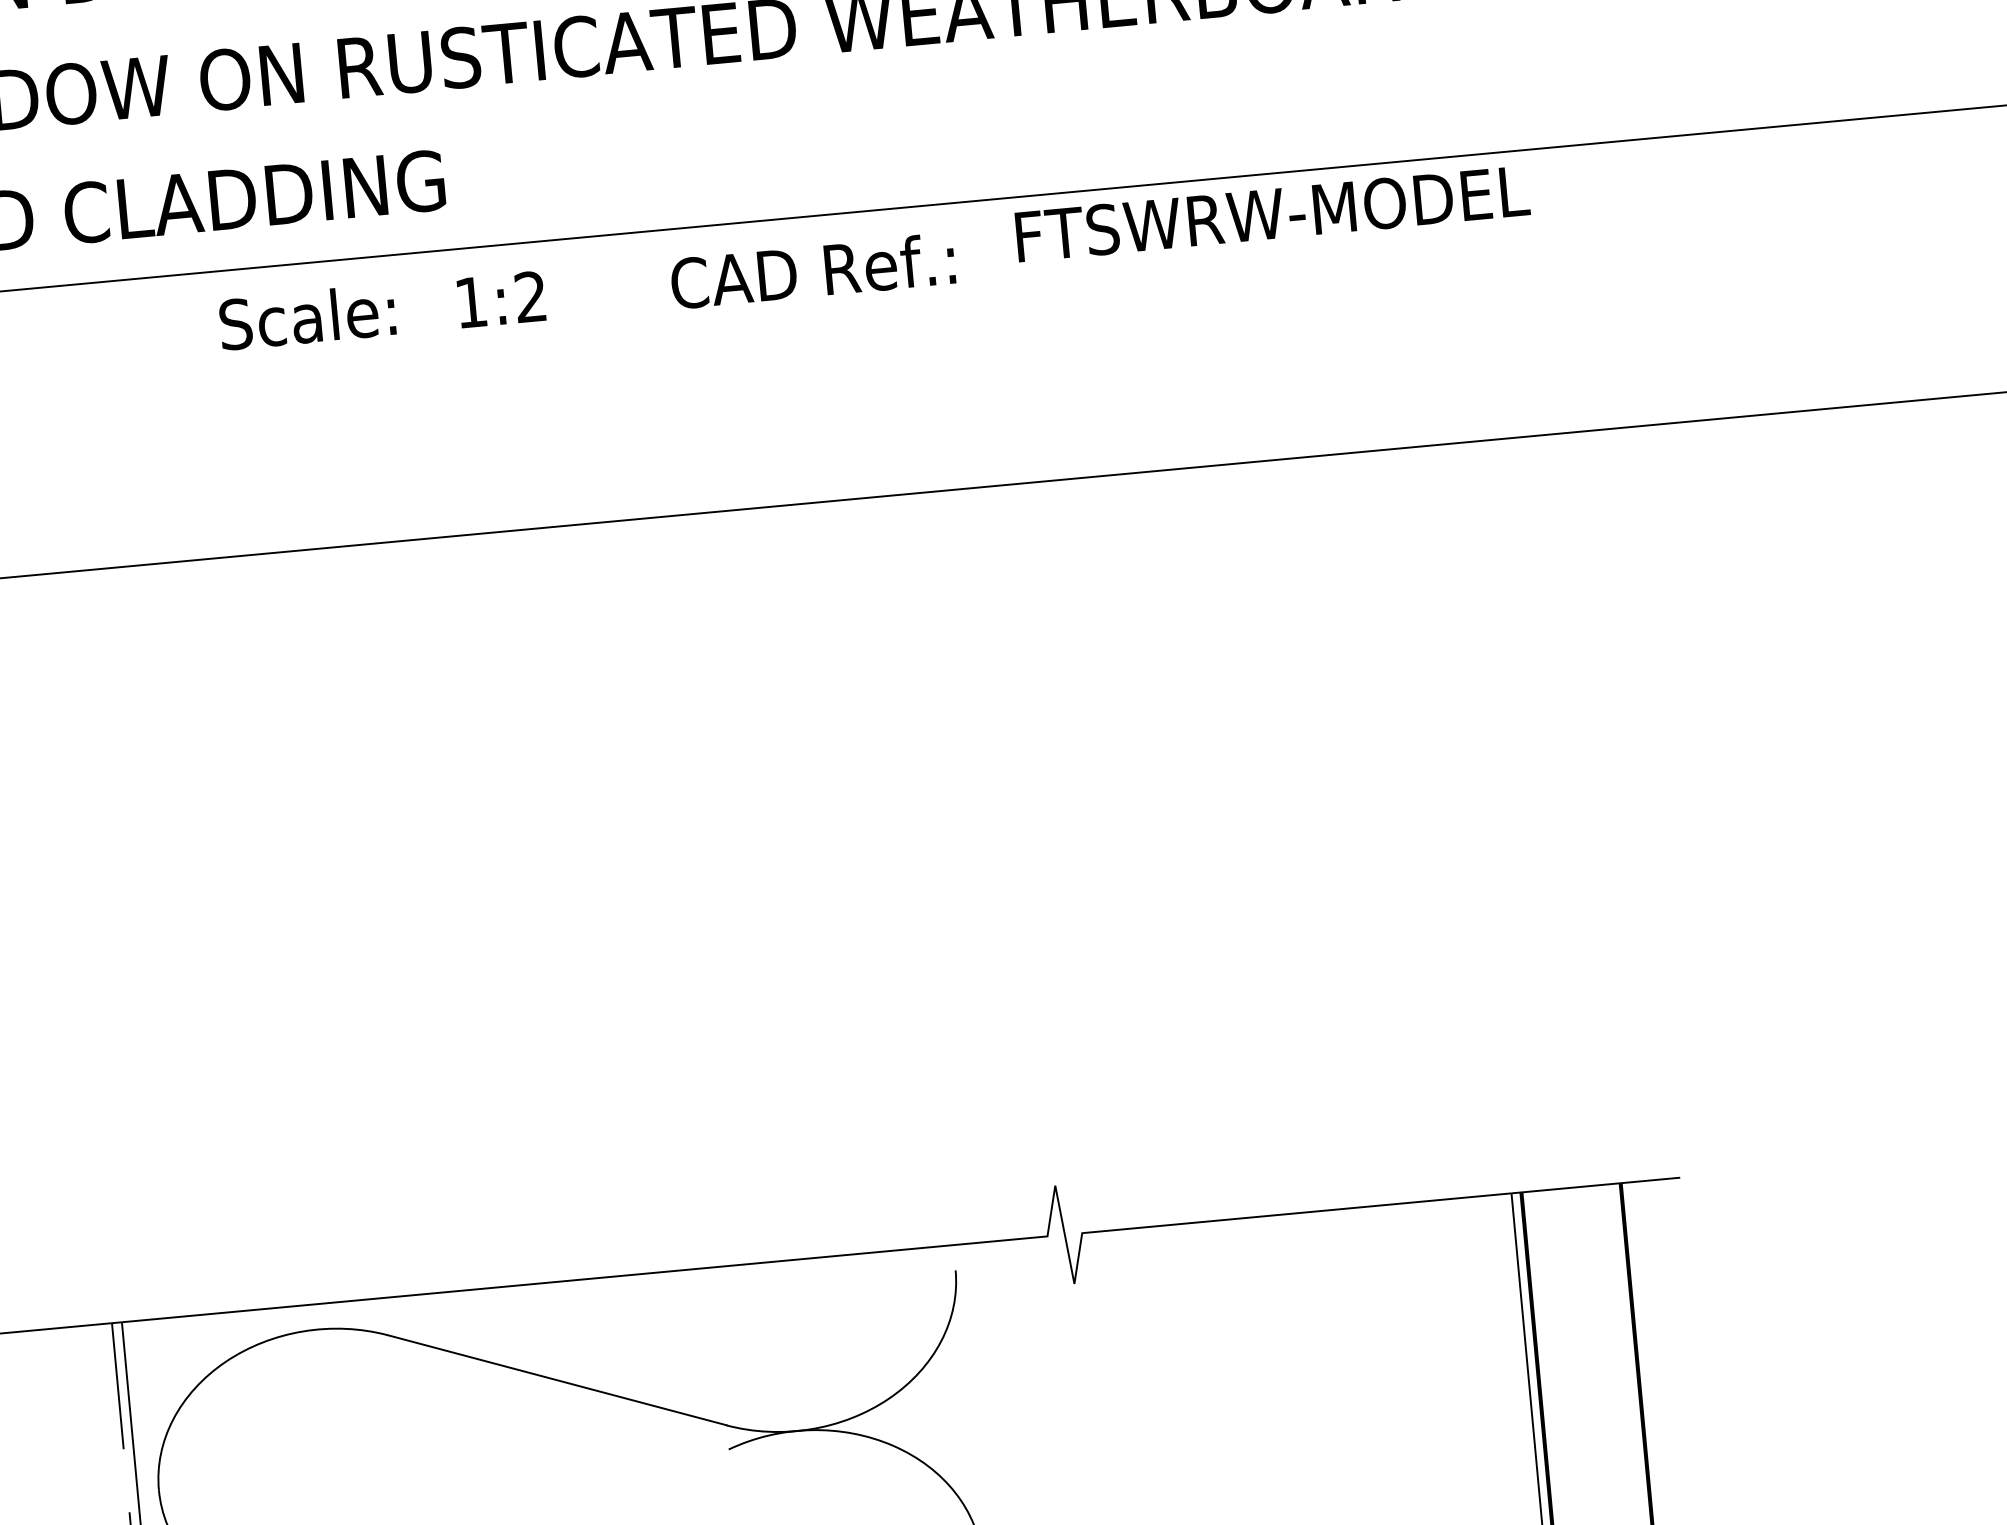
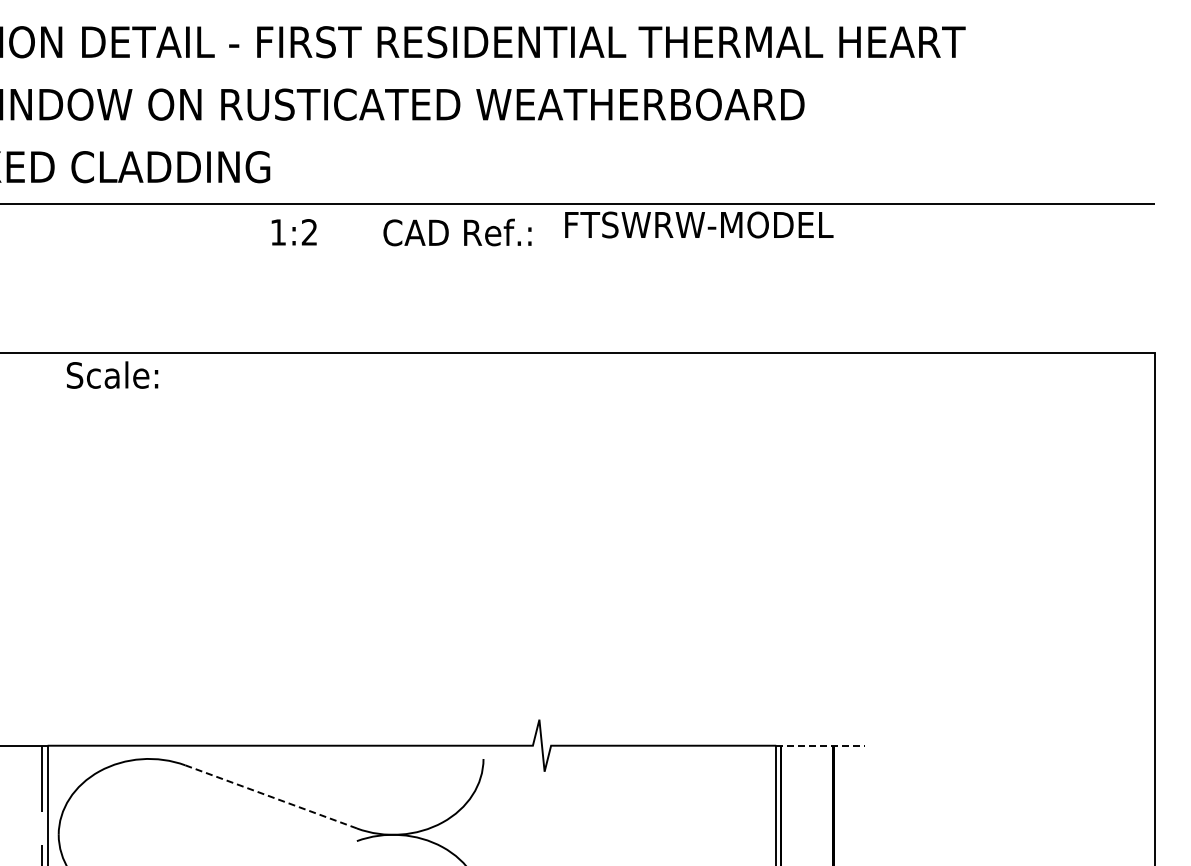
text: (307, 315) -> (112, 374), moved
line: (1595, 1185) -> (820, 745), solid -> dashed
line: (558, 1381) -> (271, 797), solid -> dashed

